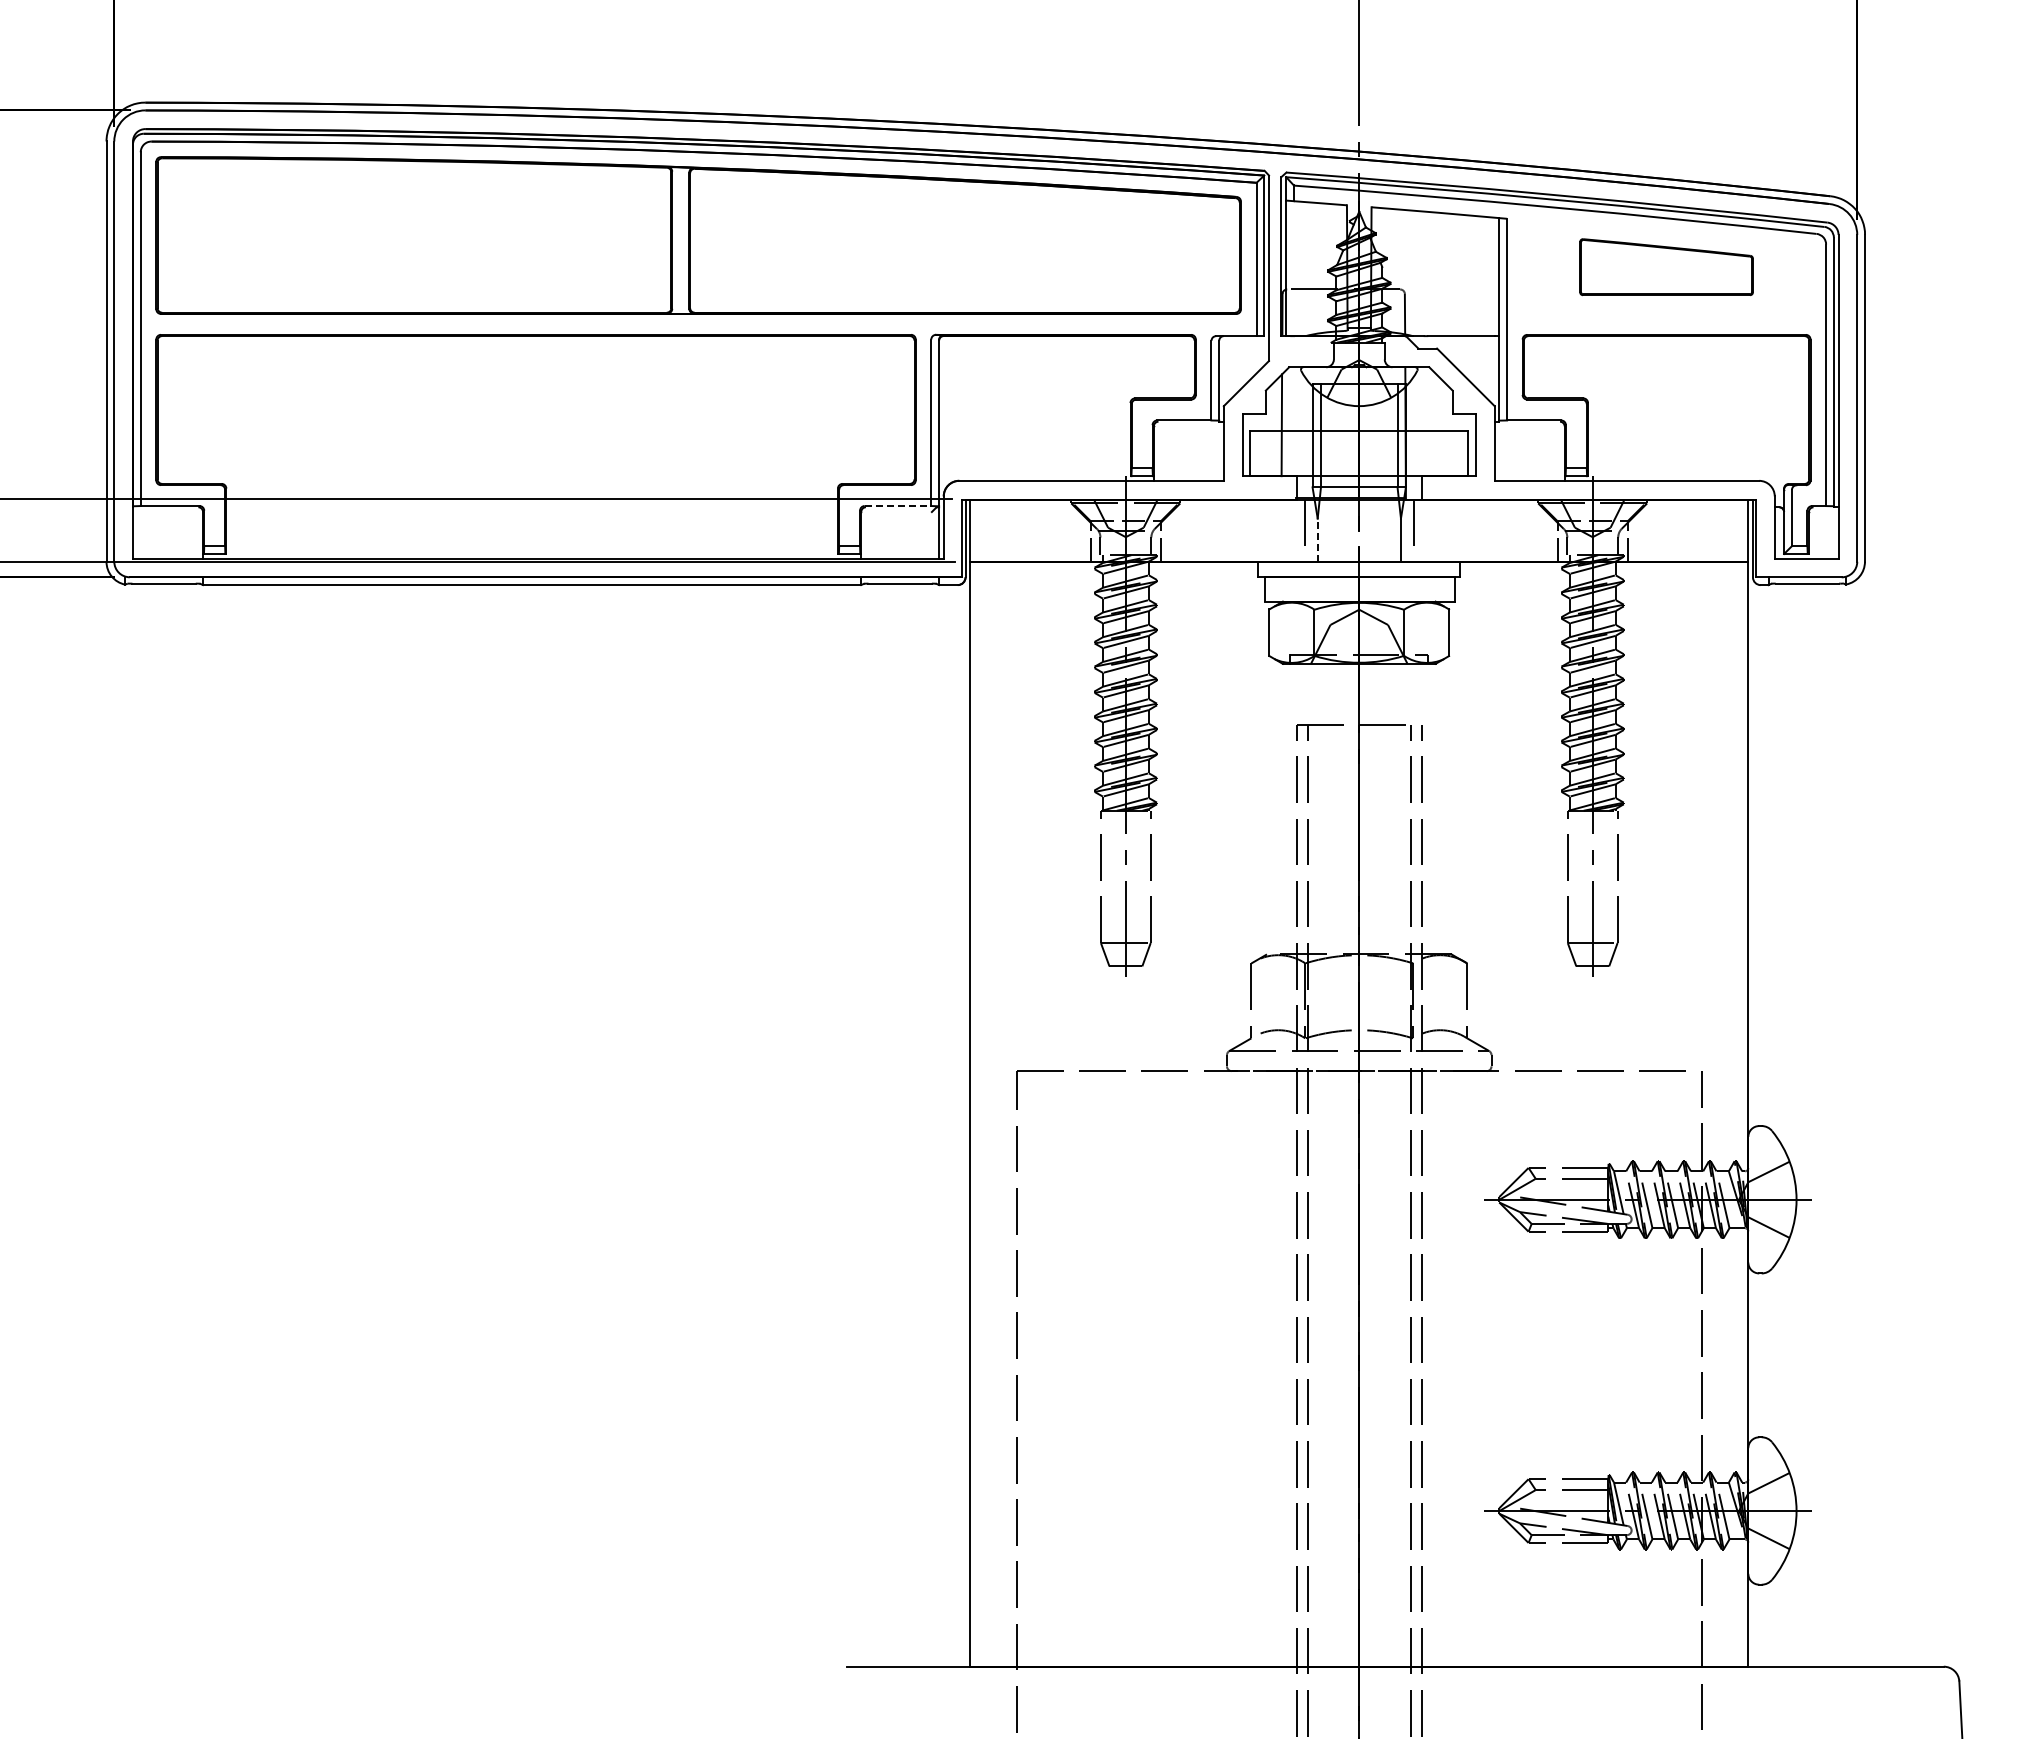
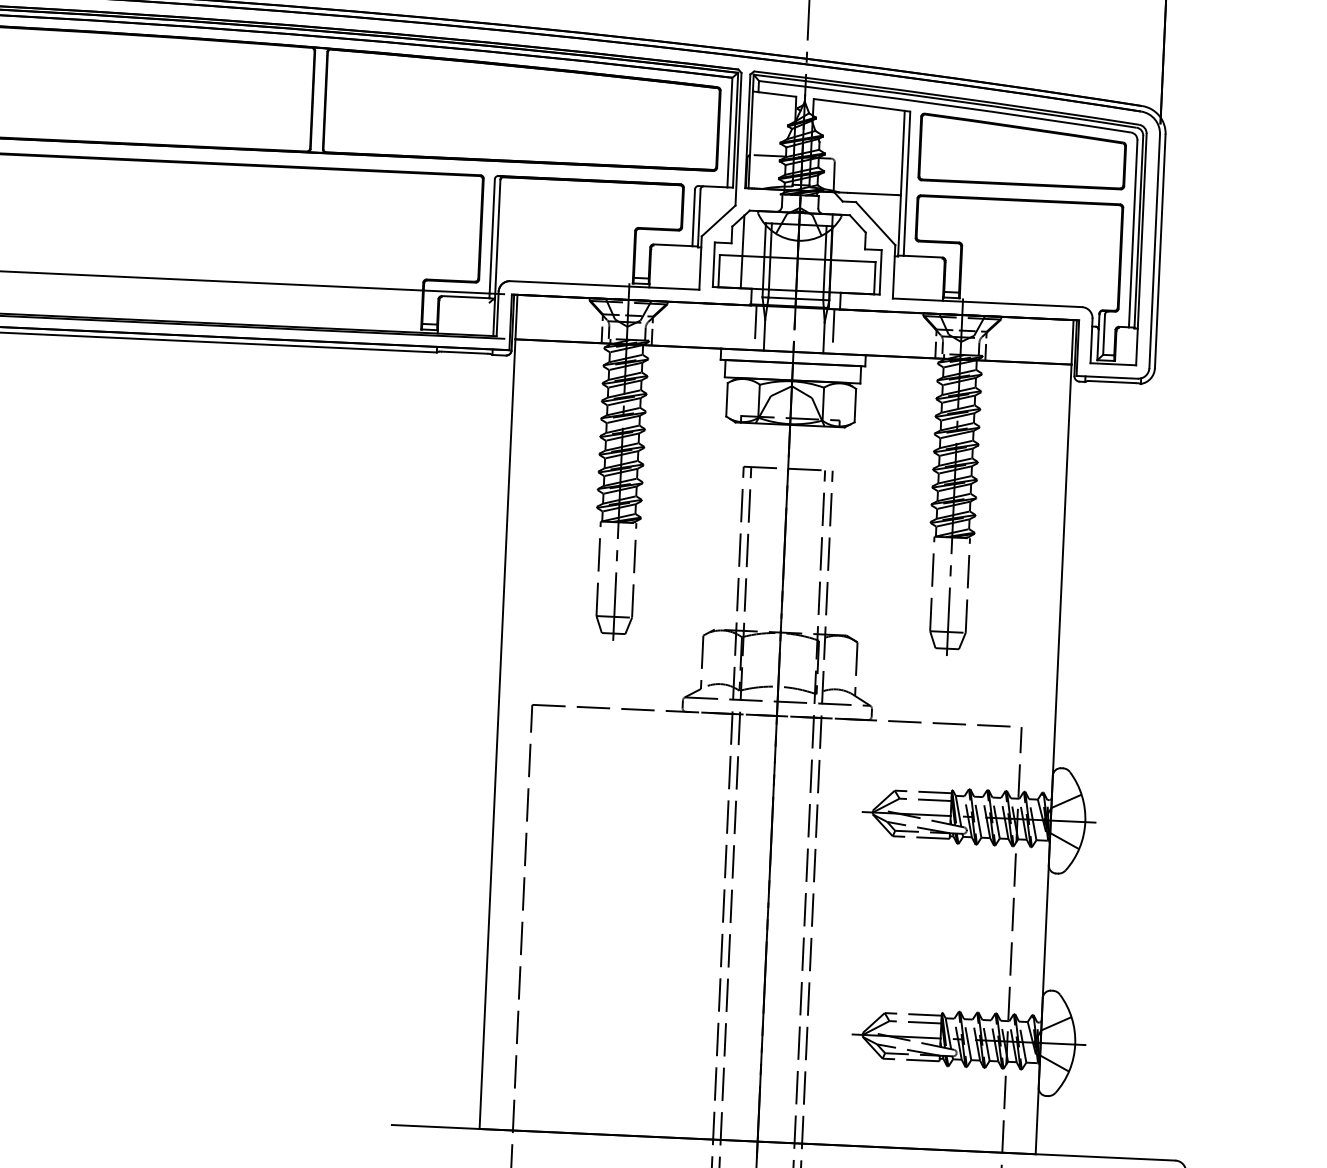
part: (1666, 266) -> (1022, 150), size x1.67
line: (898, 506) -> (466, 297), dashed -> solid
line: (1317, 540) -> (764, 335), dashed -> solid

